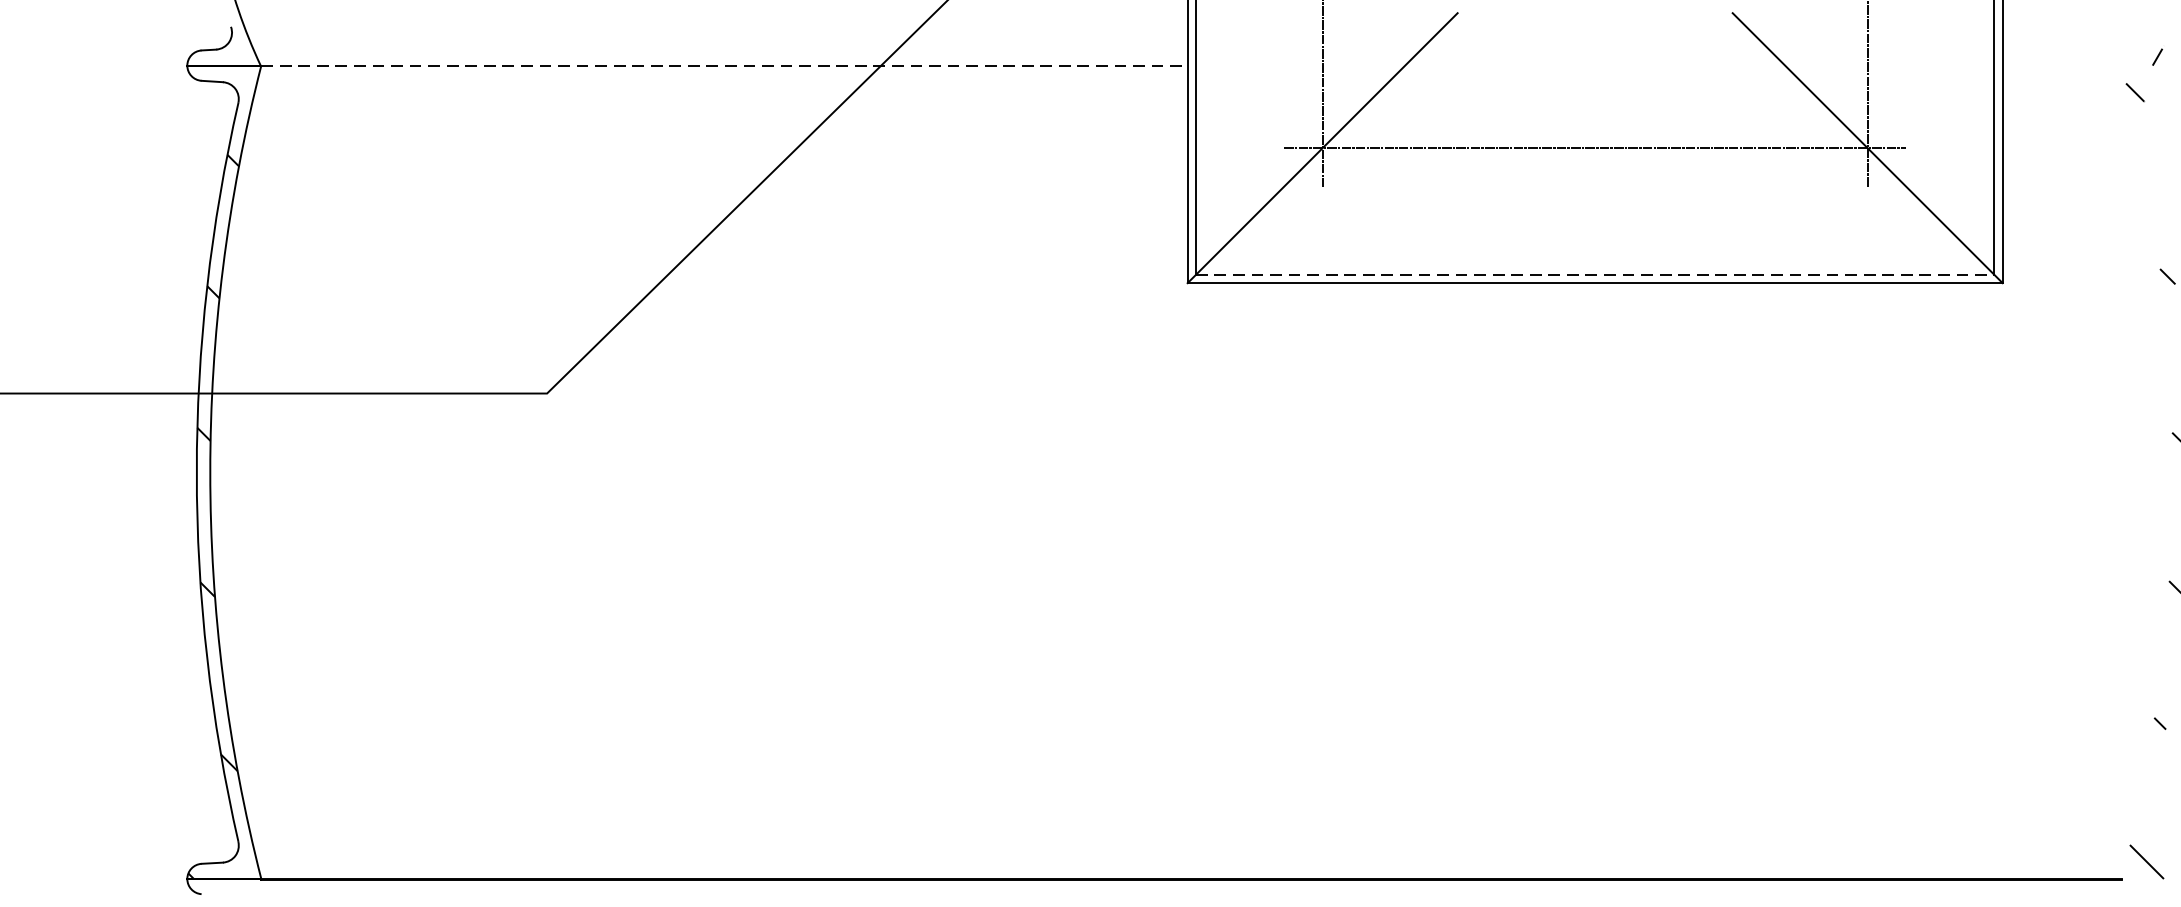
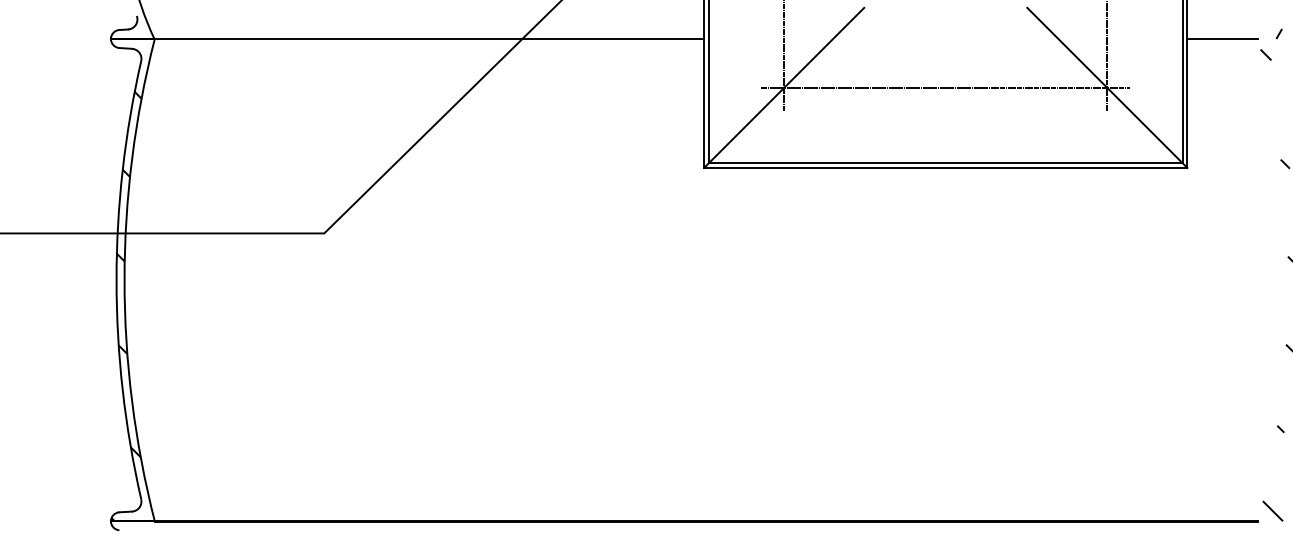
line: (724, 66) -> (429, 39), dashed -> solid
line: (2061, 66) -> (1222, 39), added
line: (1594, 275) -> (945, 163), dashed -> solid

